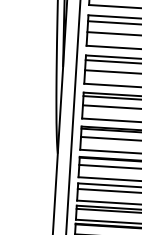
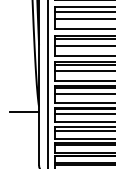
line: (36, 159) -> (24, 111), added

